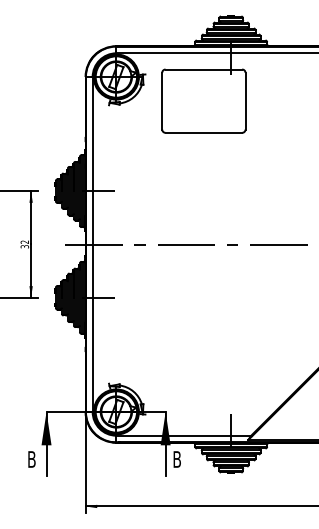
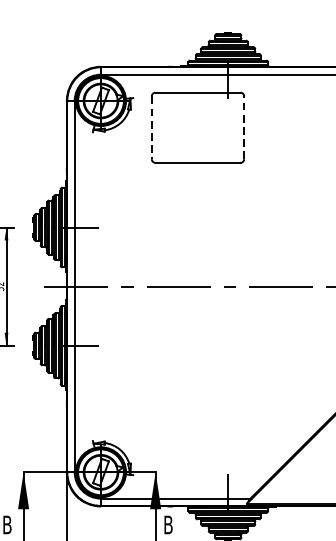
line: (245, 100) -> (244, 127), solid -> dashed
line: (162, 101) -> (152, 128), solid -> dashed

